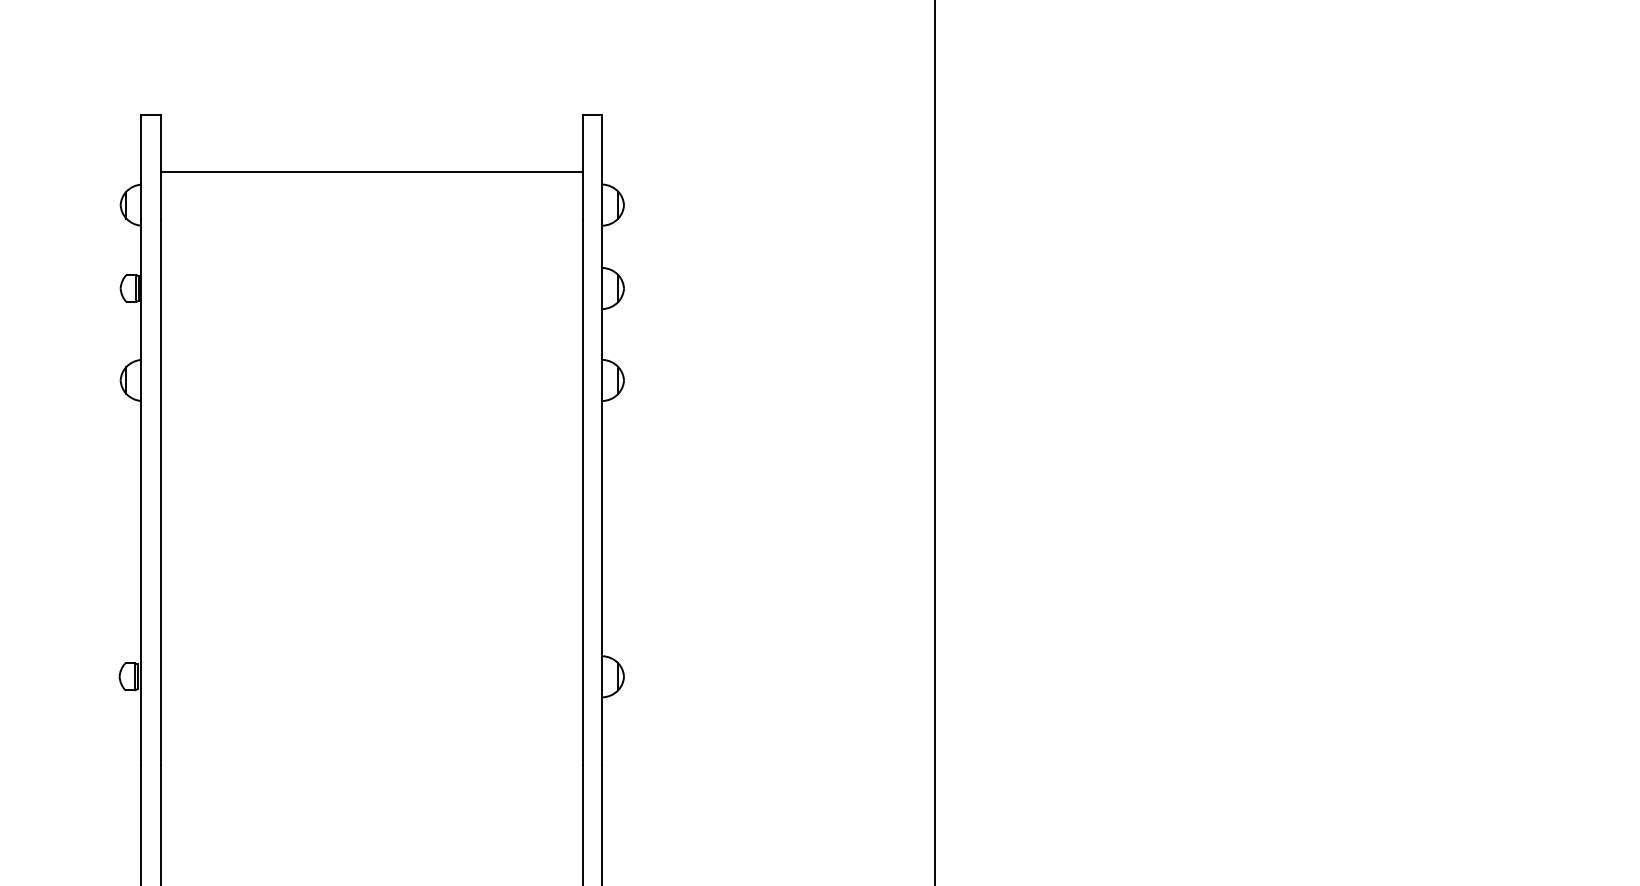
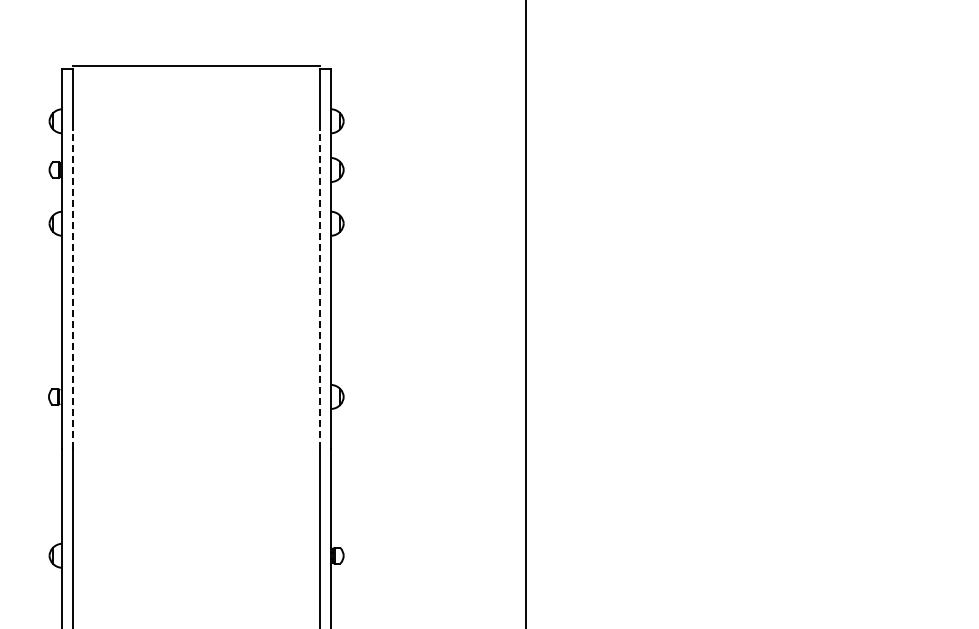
line: (370, 171) -> (195, 65), moved
line: (159, 491) -> (72, 288), solid -> dashed
line: (582, 491) -> (319, 288), solid -> dashed

